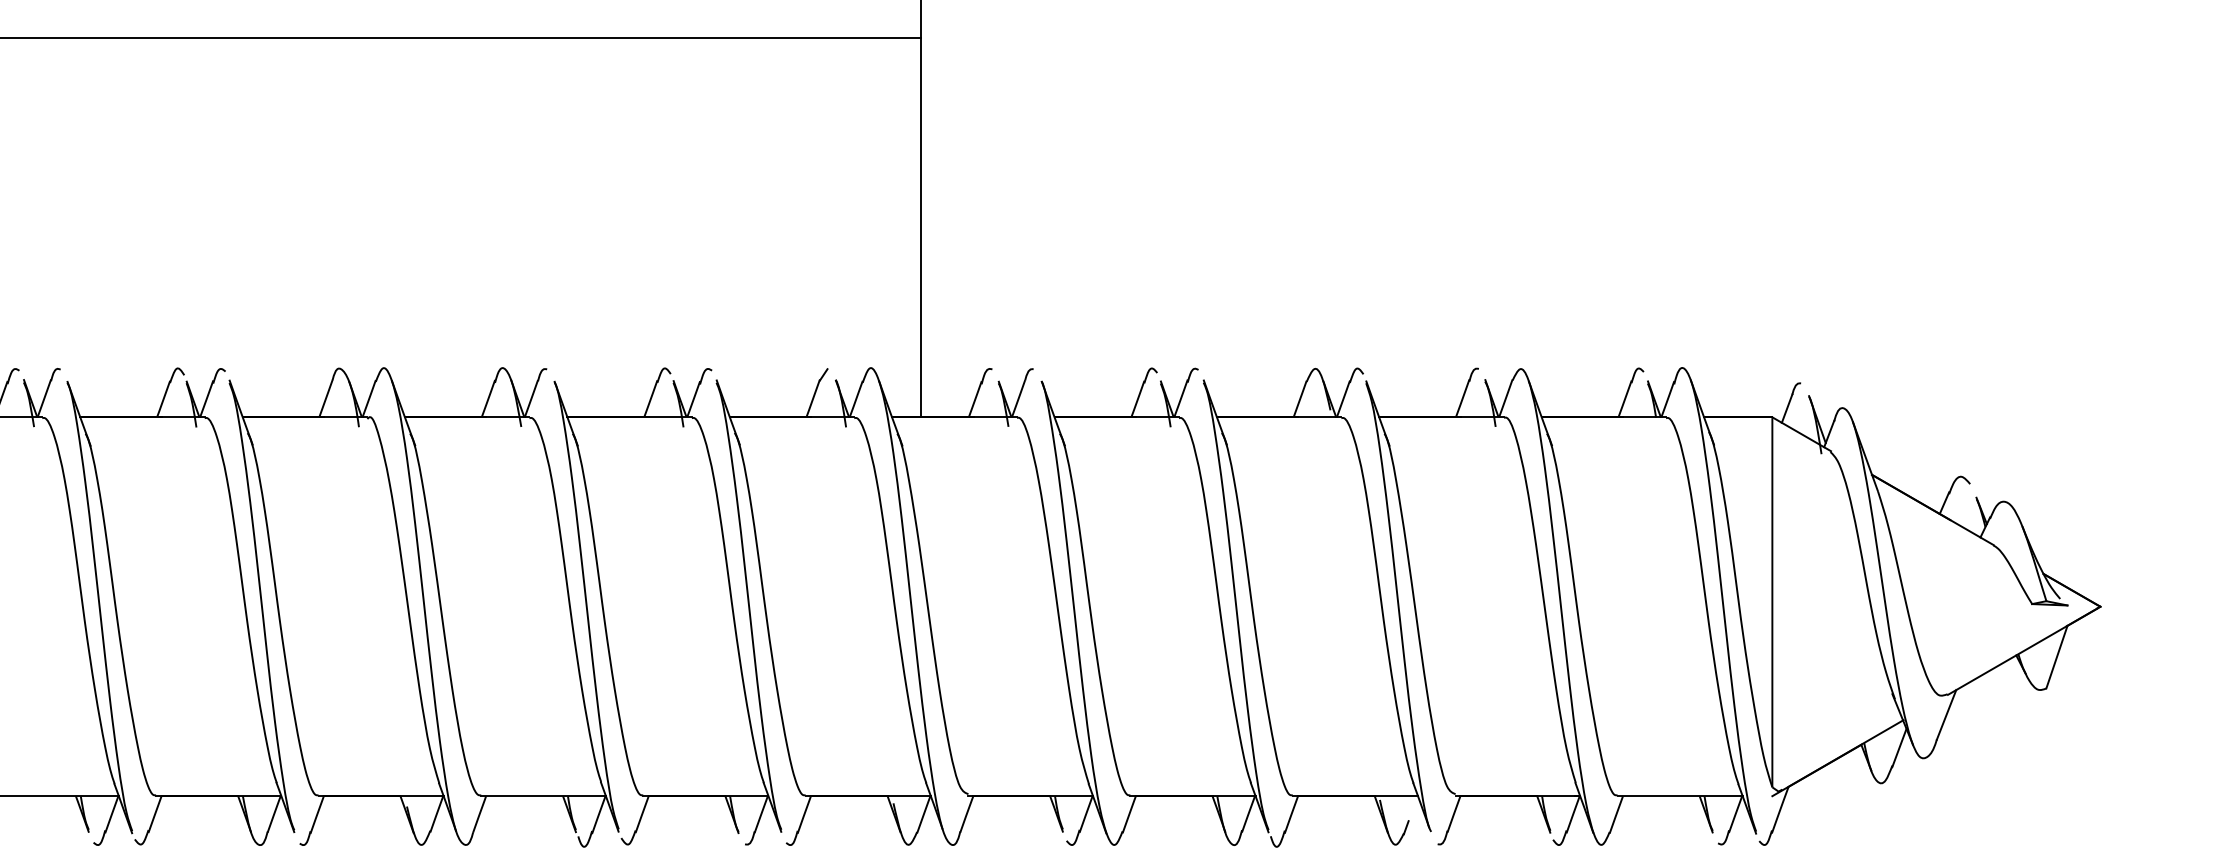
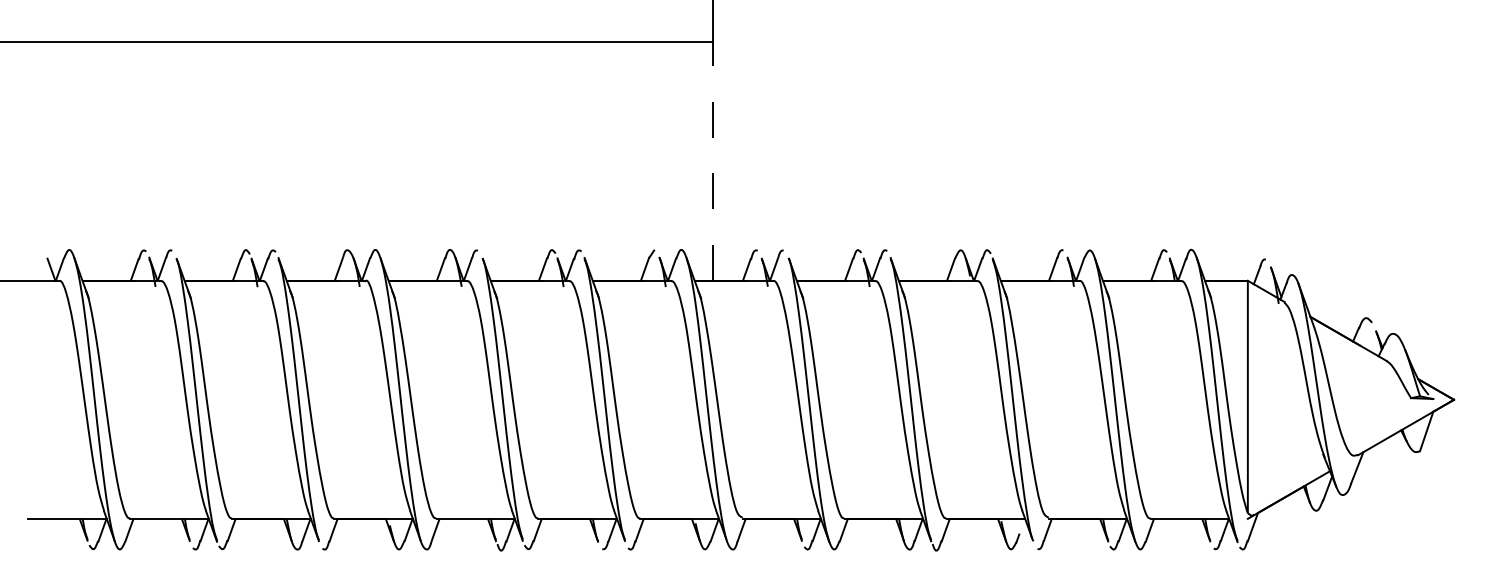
line: (920, 227) -> (712, 161), solid -> dashed

